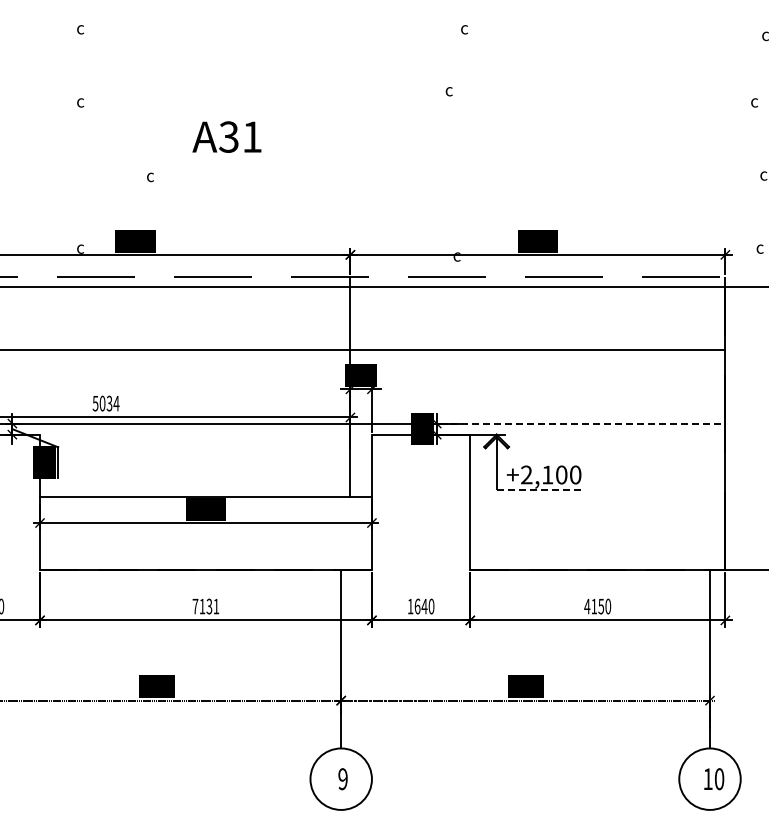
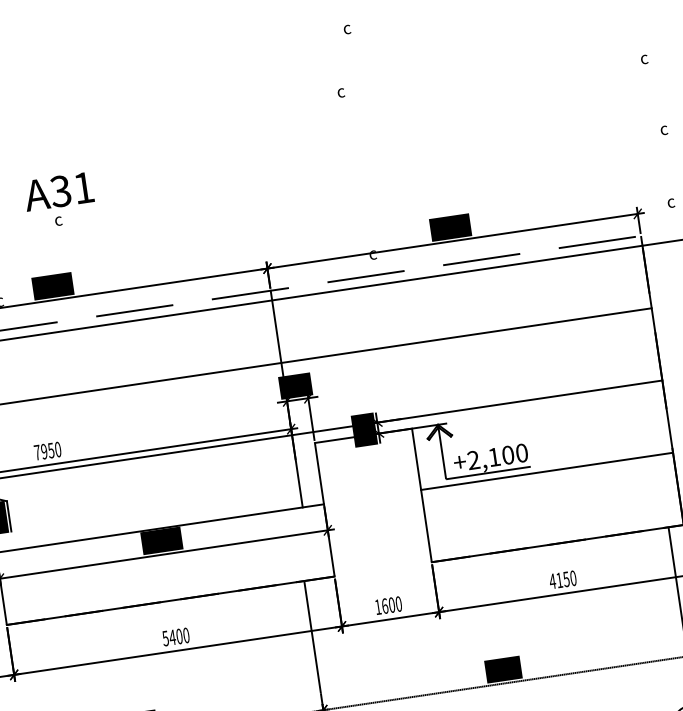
text: (226, 136) -> (58, 191), moved
text: (105, 403) -> (47, 451), 5034 -> 7950
line: (587, 423) -> (526, 400), dashed -> solid
line: (539, 489) -> (488, 472), dashed -> solid
line: (597, 496) -> (546, 471), added
text: (205, 606) -> (175, 637), 7131 -> 5400
text: (424, 606) -> (391, 605), 1640 -> 1600

